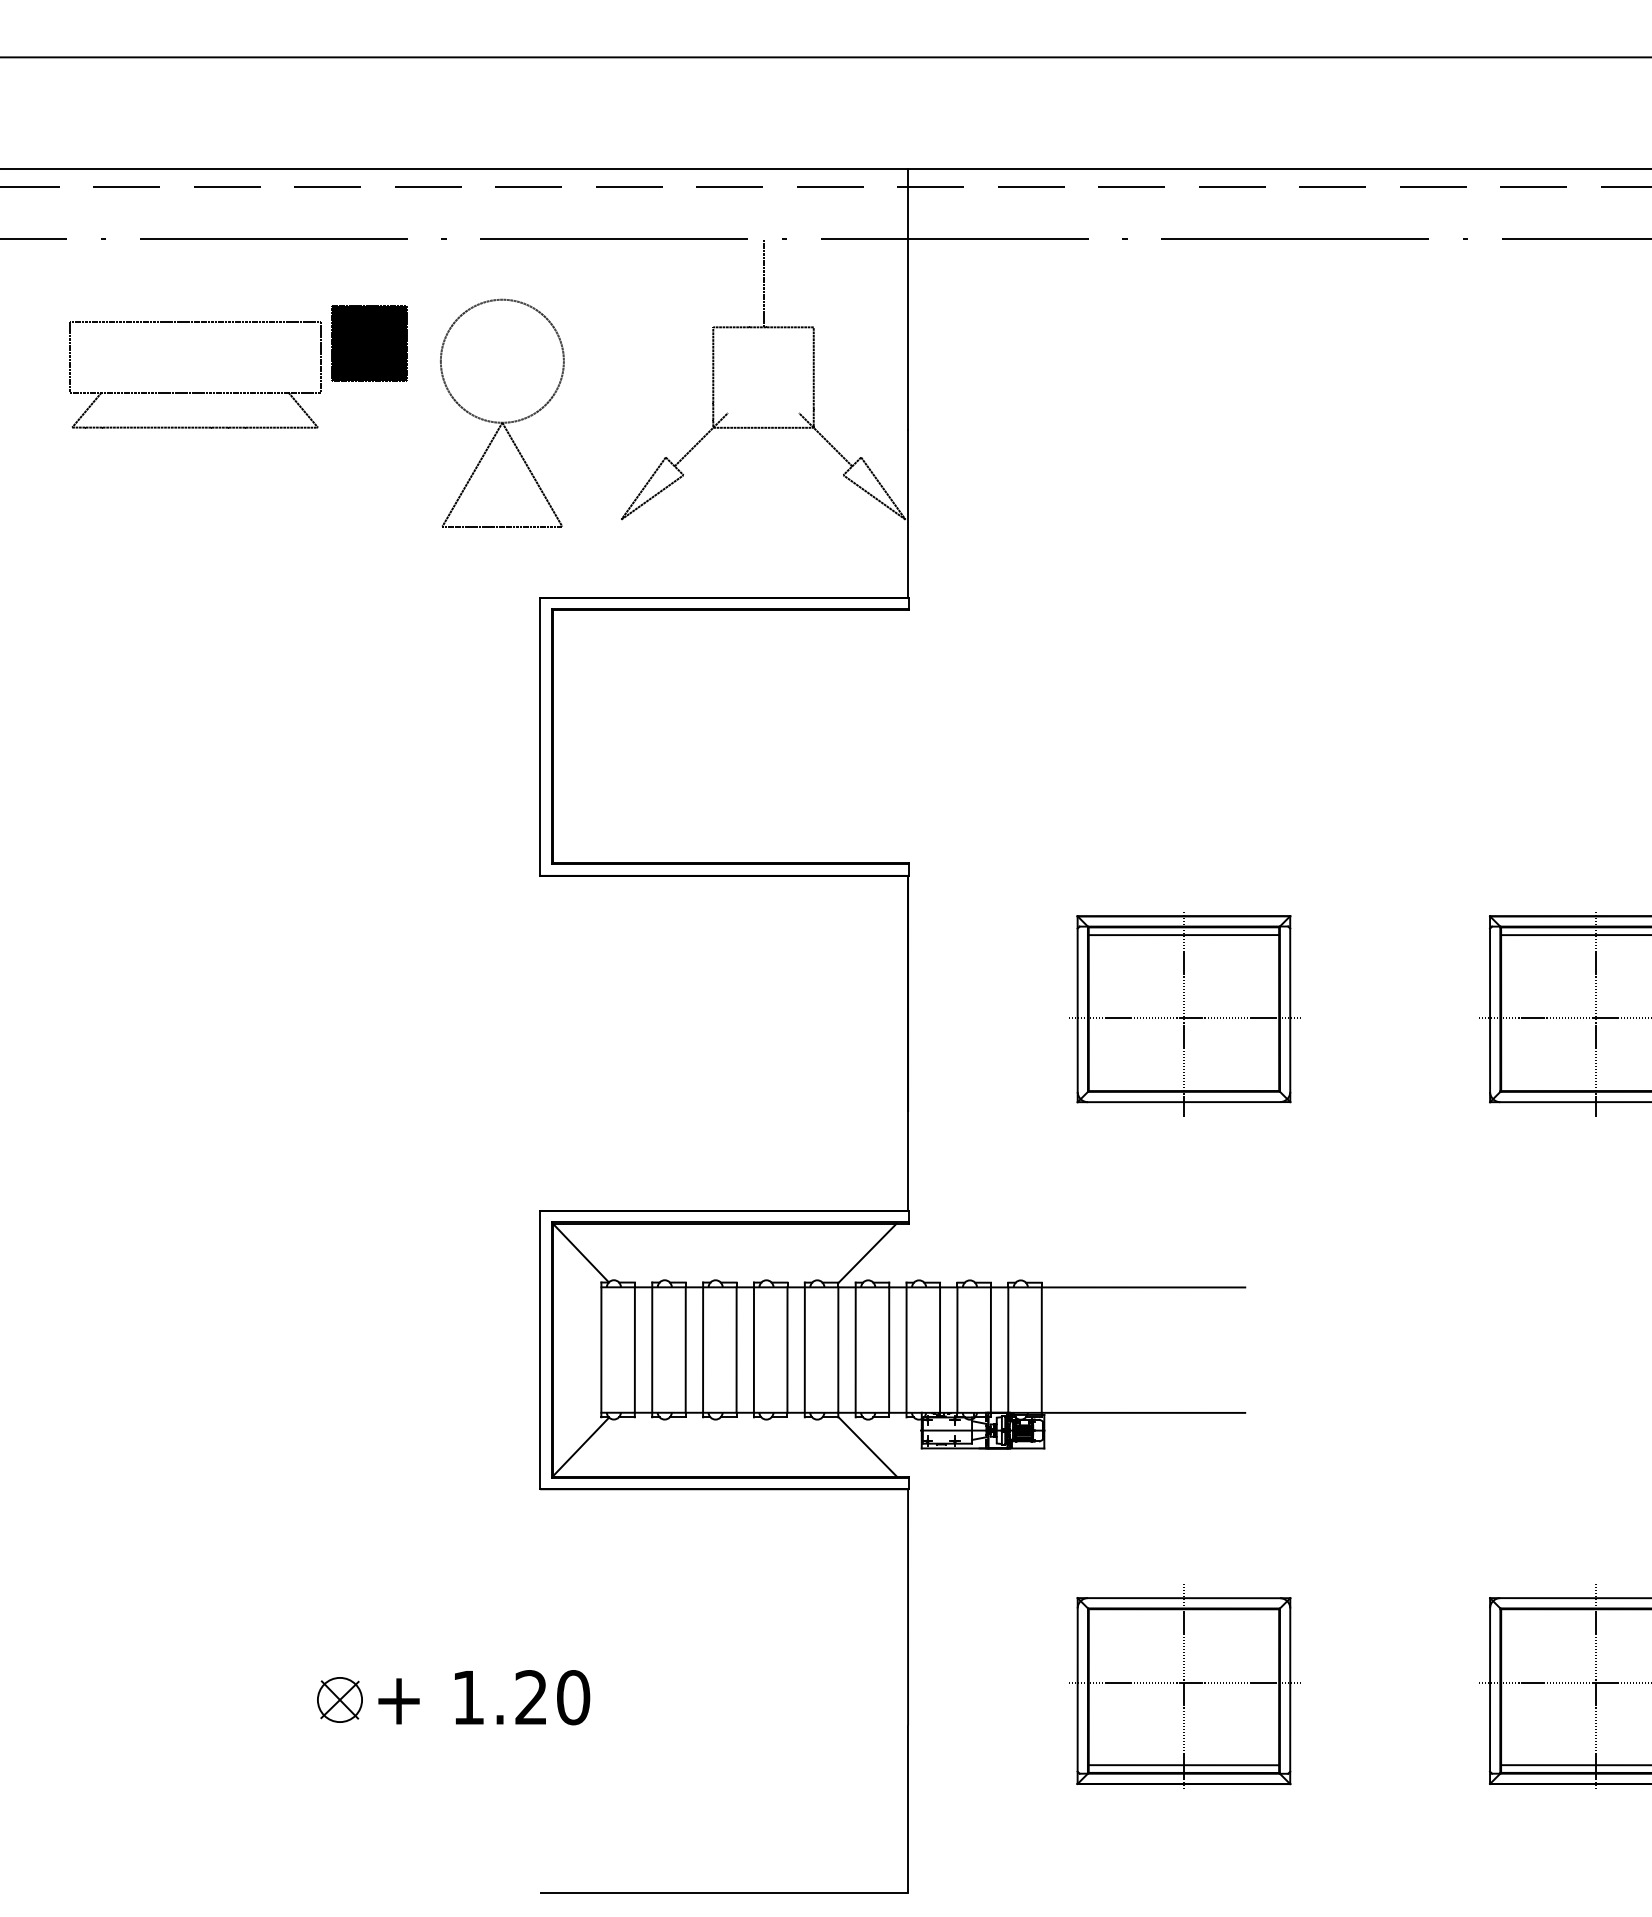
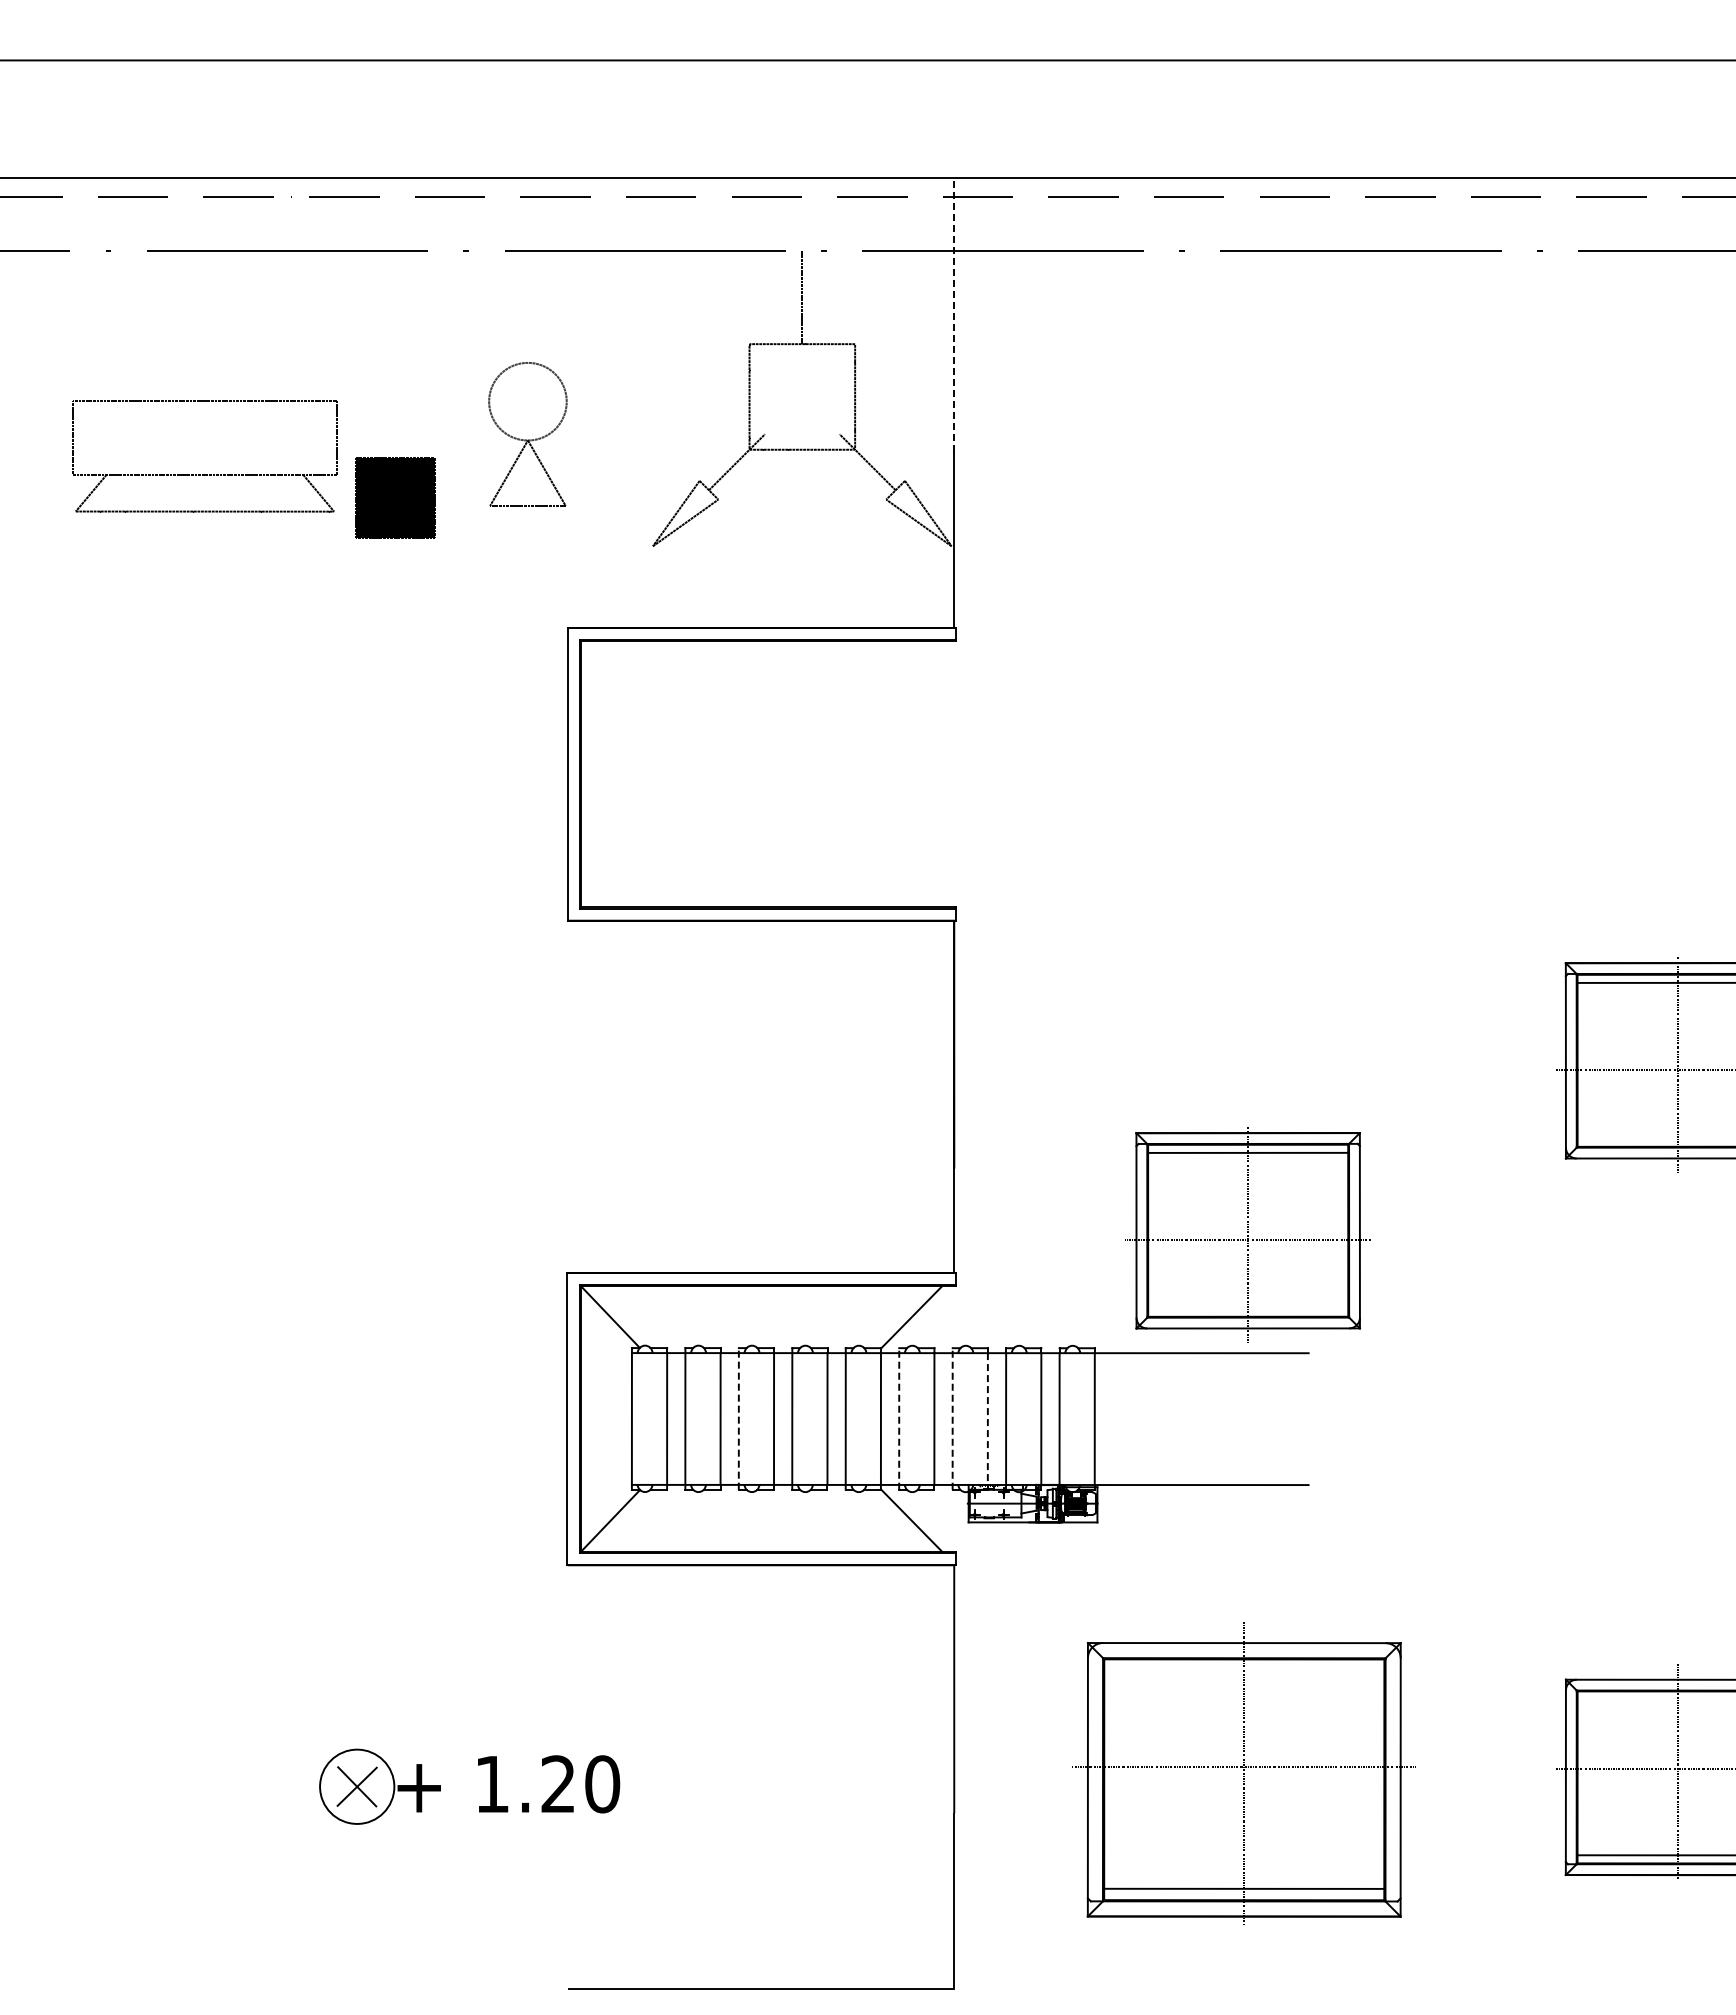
line: (908, 299) -> (954, 314), solid -> dashed
part: (369, 342) -> (395, 497), moved
part: (194, 392) -> (204, 474), moved
part: (502, 413) -> (527, 434), size x0.6
part: (1183, 1012) -> (1247, 1234), moved
line: (702, 1349) -> (738, 1418), solid -> dashed
line: (855, 1349) -> (899, 1418), solid -> dashed
line: (906, 1349) -> (952, 1418), solid -> dashed
line: (939, 1349) -> (987, 1418), solid -> dashed
part: (1183, 1685) -> (1243, 1771), size x1.4
circle: (340, 1699) -> (357, 1786), size x1.6

